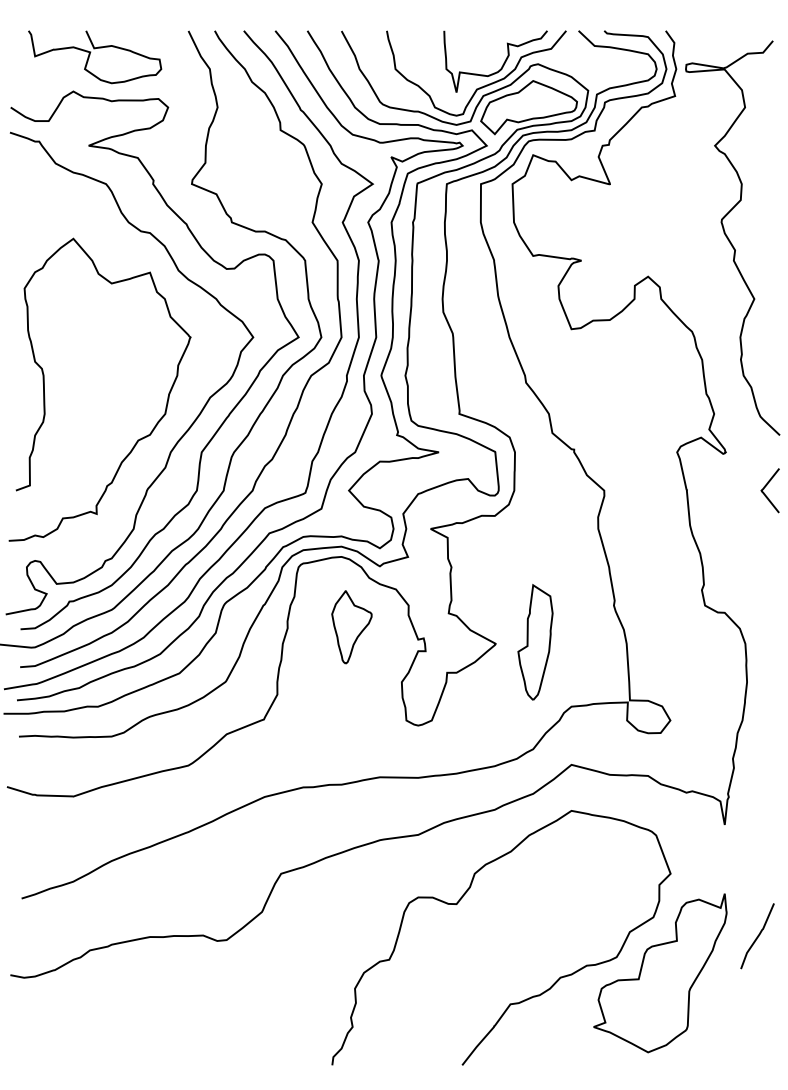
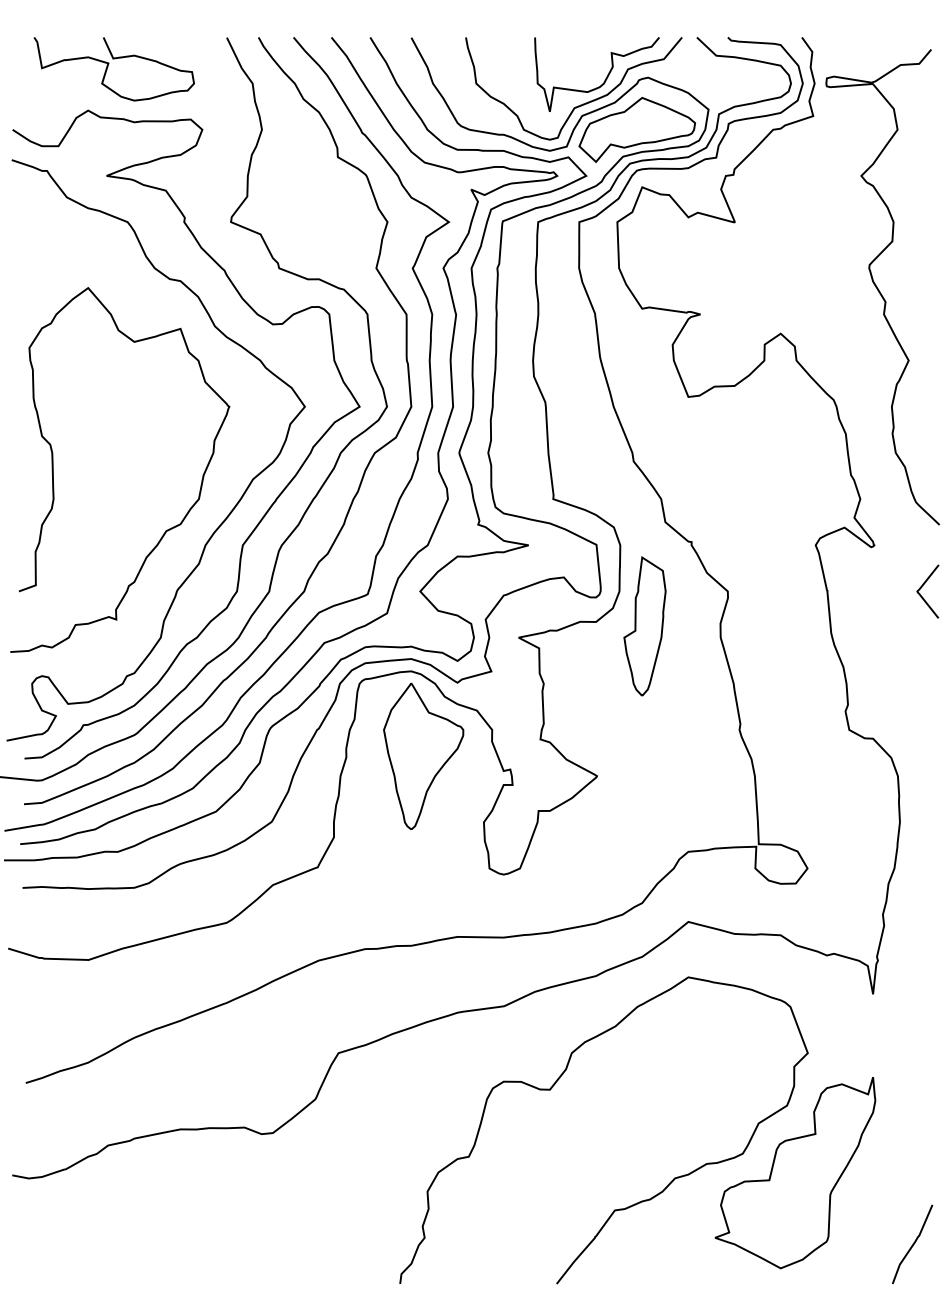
part: (351, 626) -> (423, 755), size x1.67
part: (535, 642) -> (644, 626), moved
curve: (757, 936) -> (912, 1244), moved

